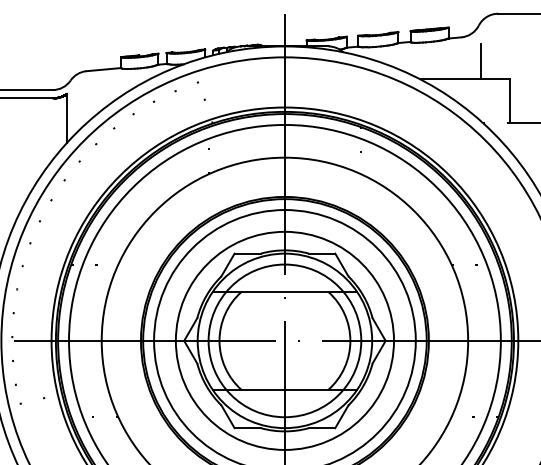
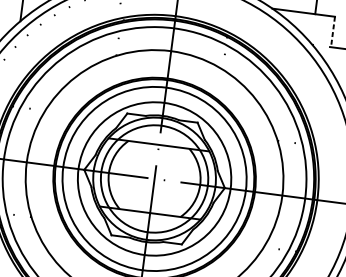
line: (509, 100) -> (333, 31), solid -> dashed

